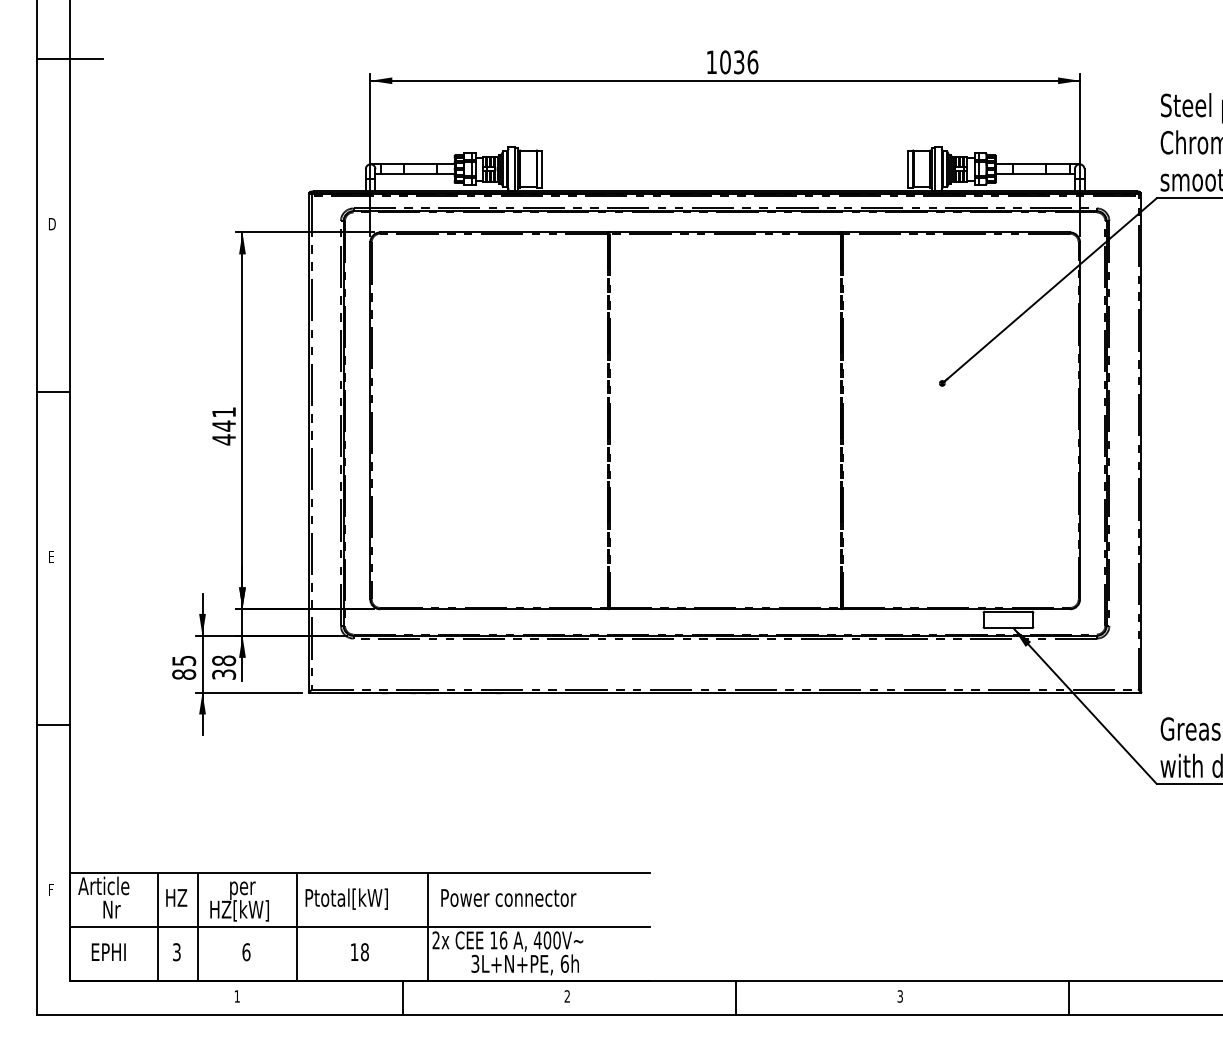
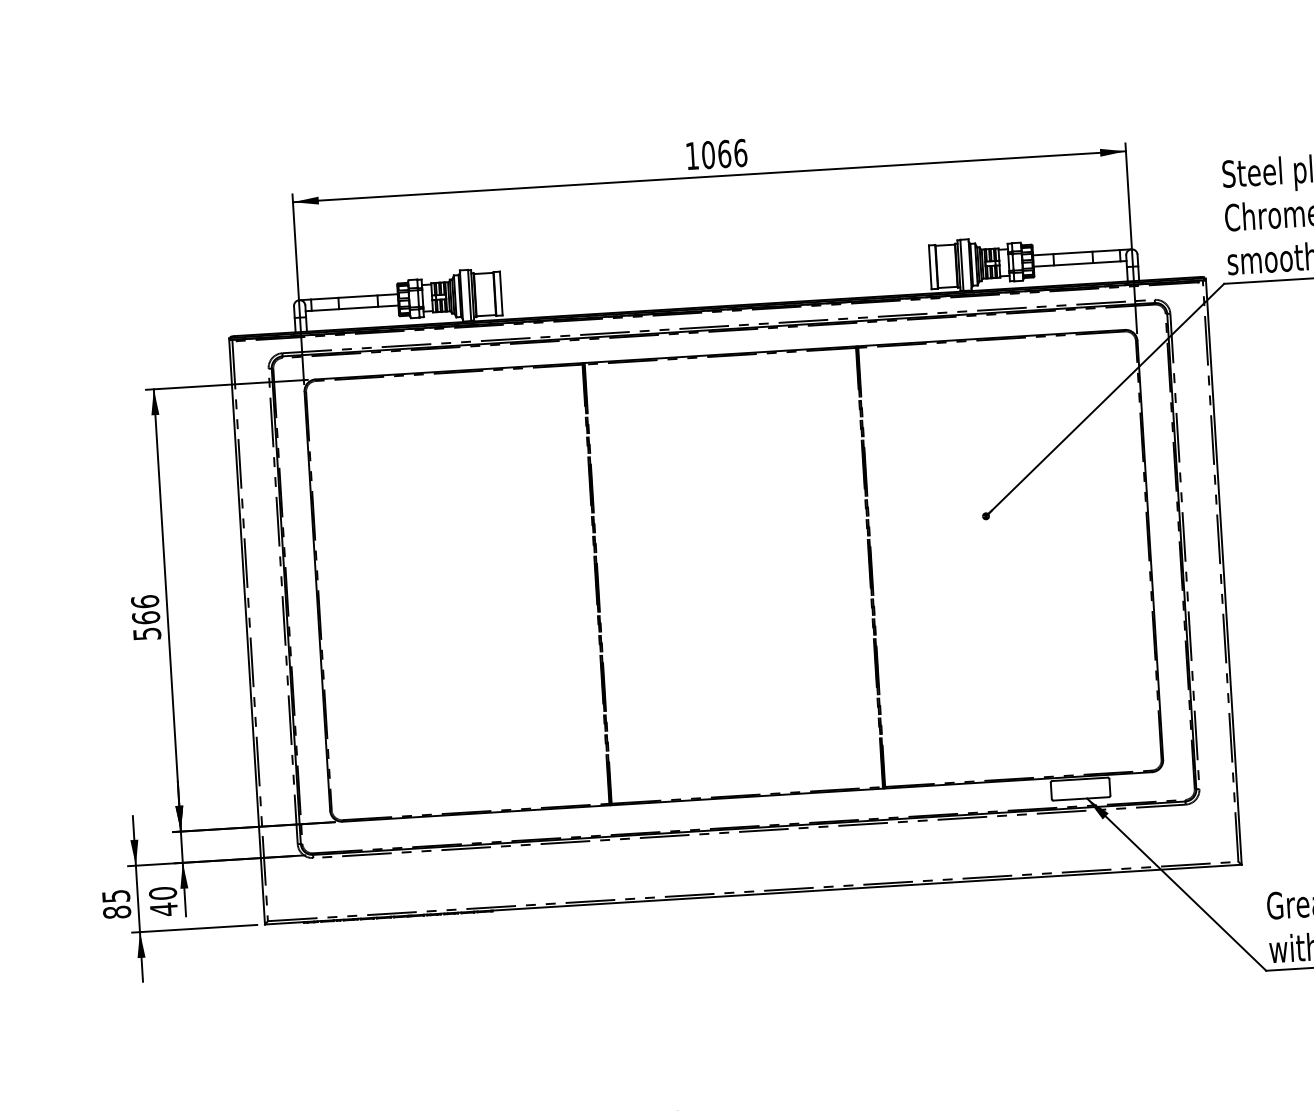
text: (739, 62) -> (724, 154), 1036 -> 1066
text: (224, 425) -> (146, 617), 441 -> 566
text: (224, 667) -> (163, 901), 38 -> 40

